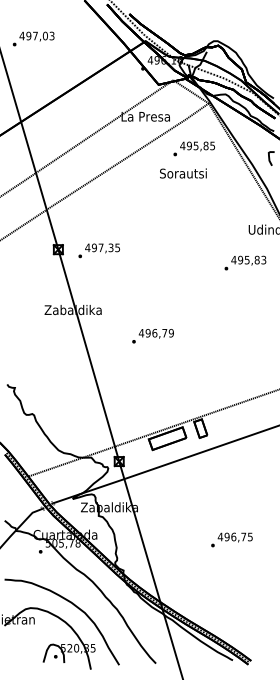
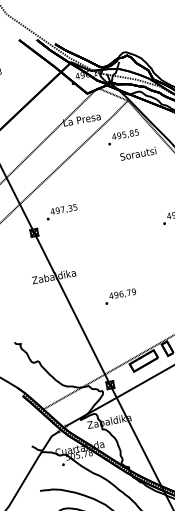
text: (183, 173) -> (138, 153), moved
text: (98, 250) -> (61, 212), moved
text: (152, 336) -> (120, 296), moved

